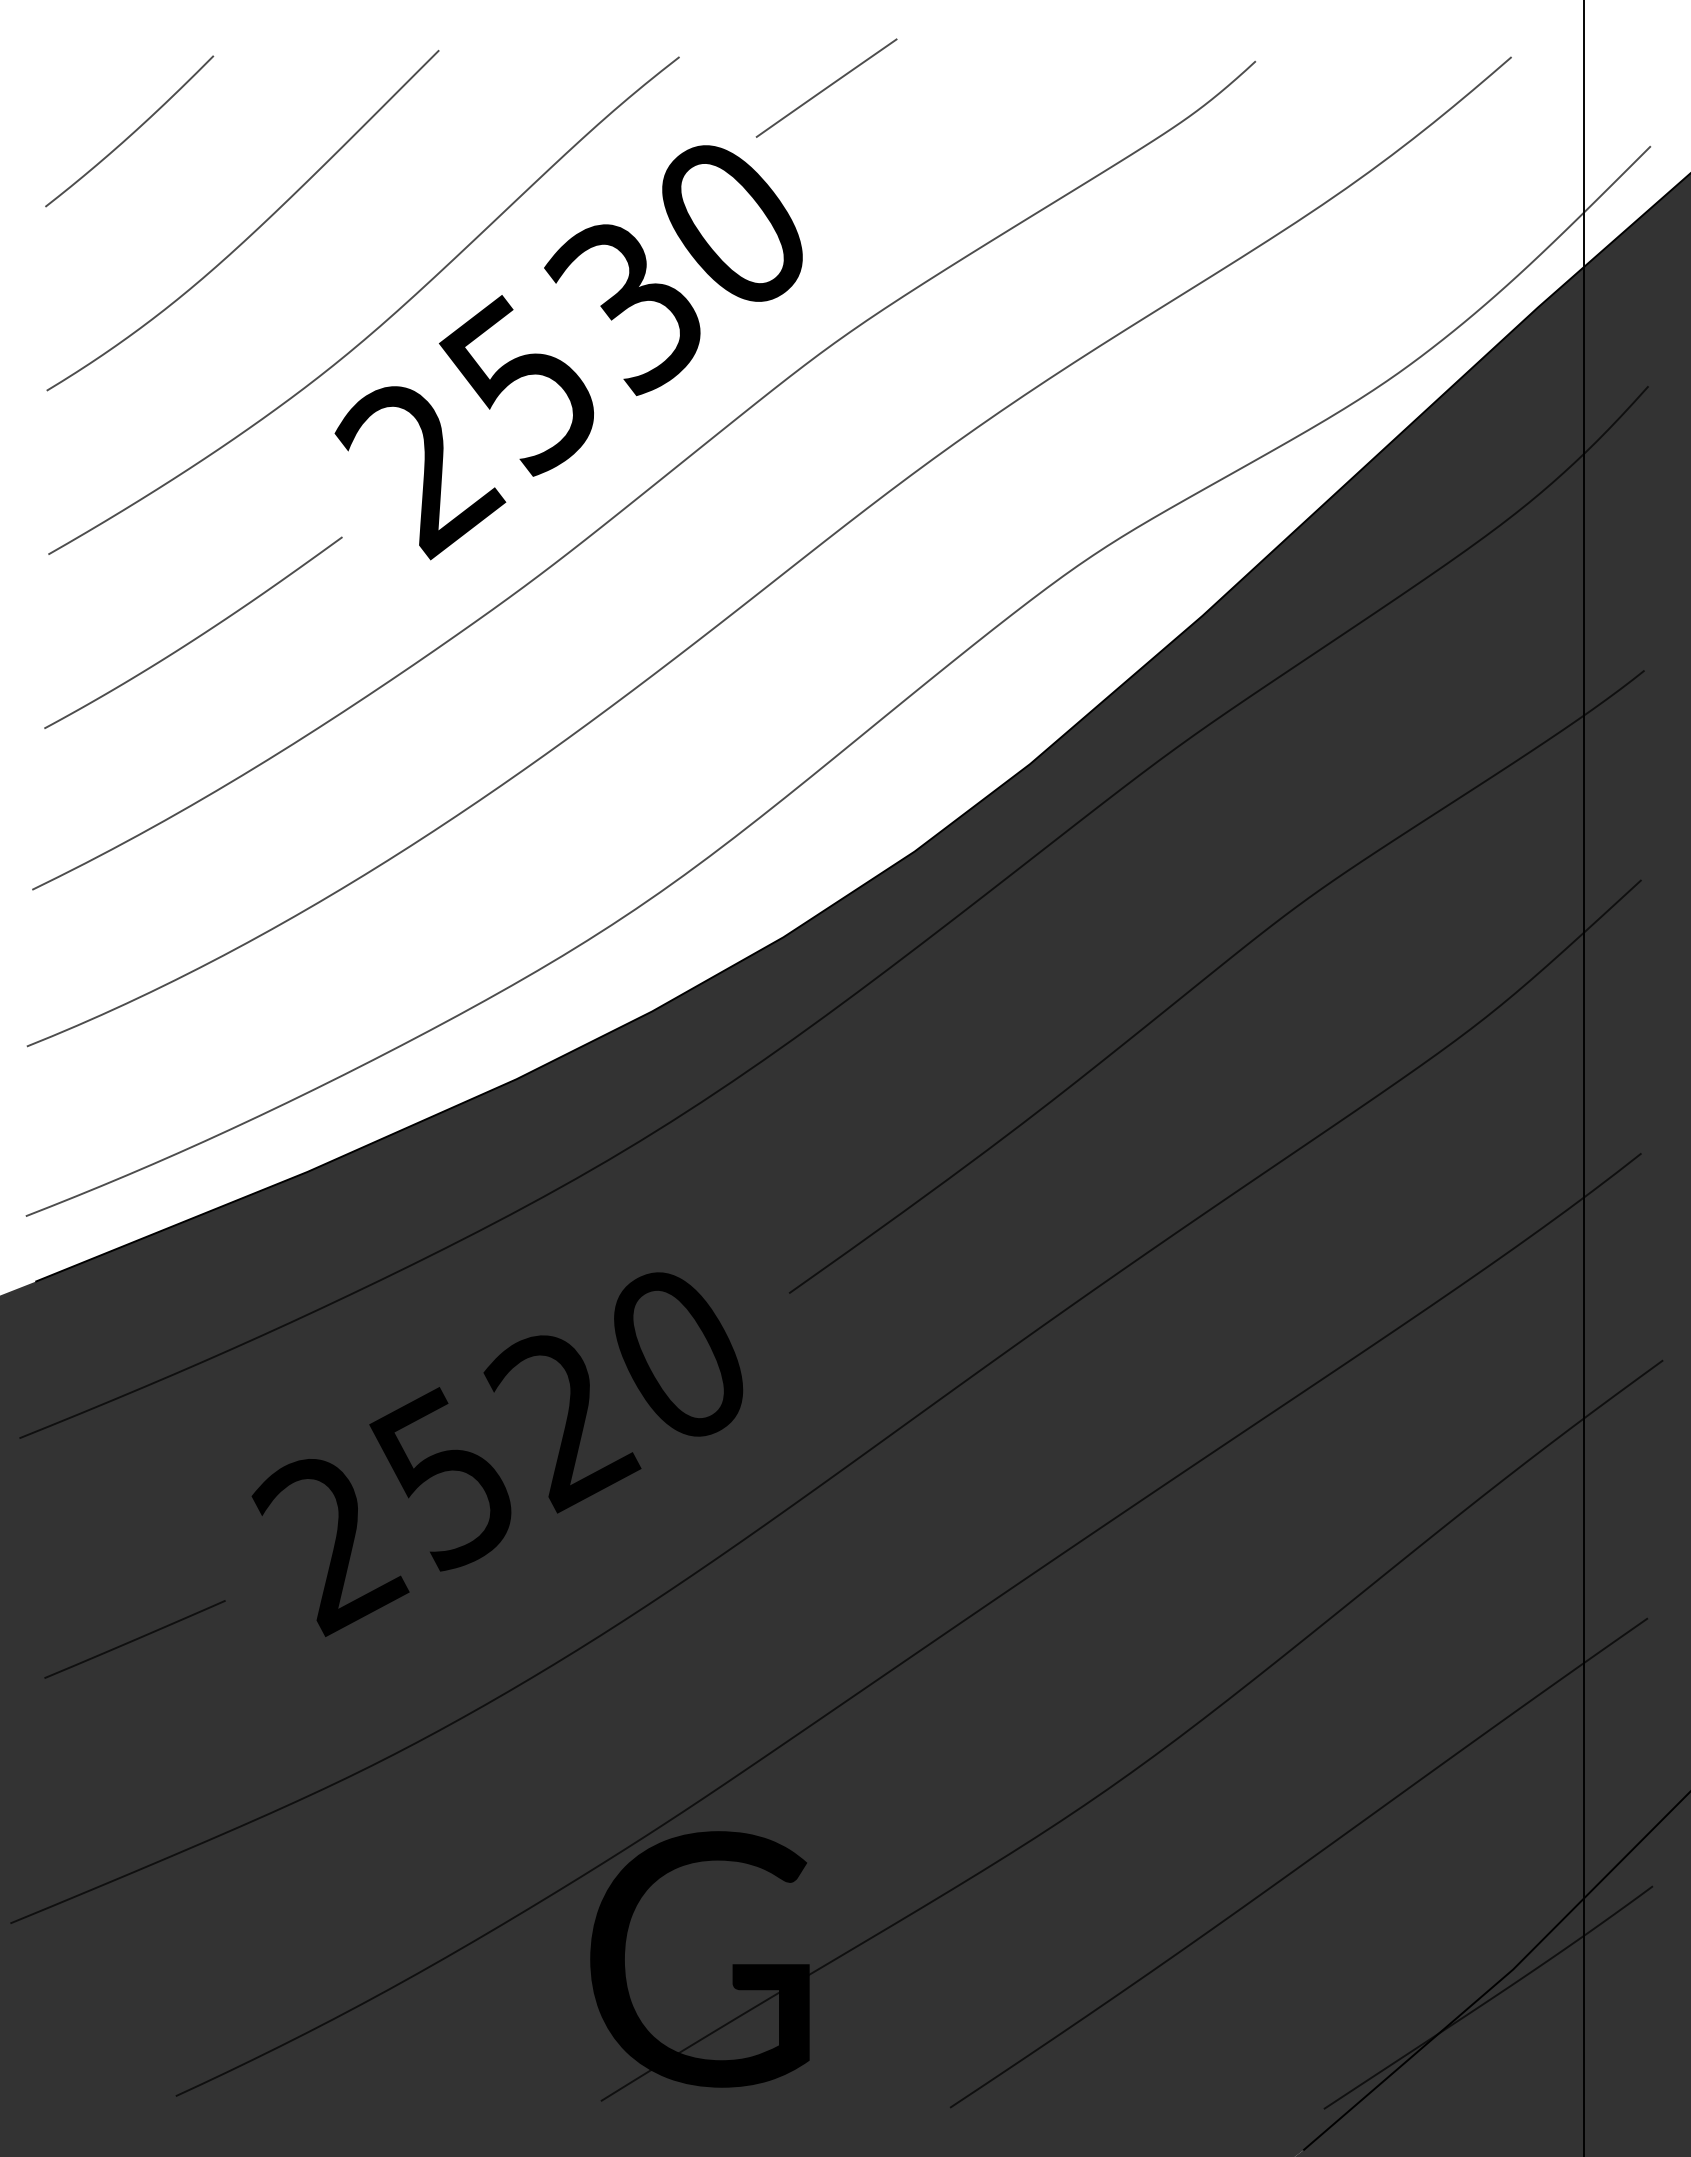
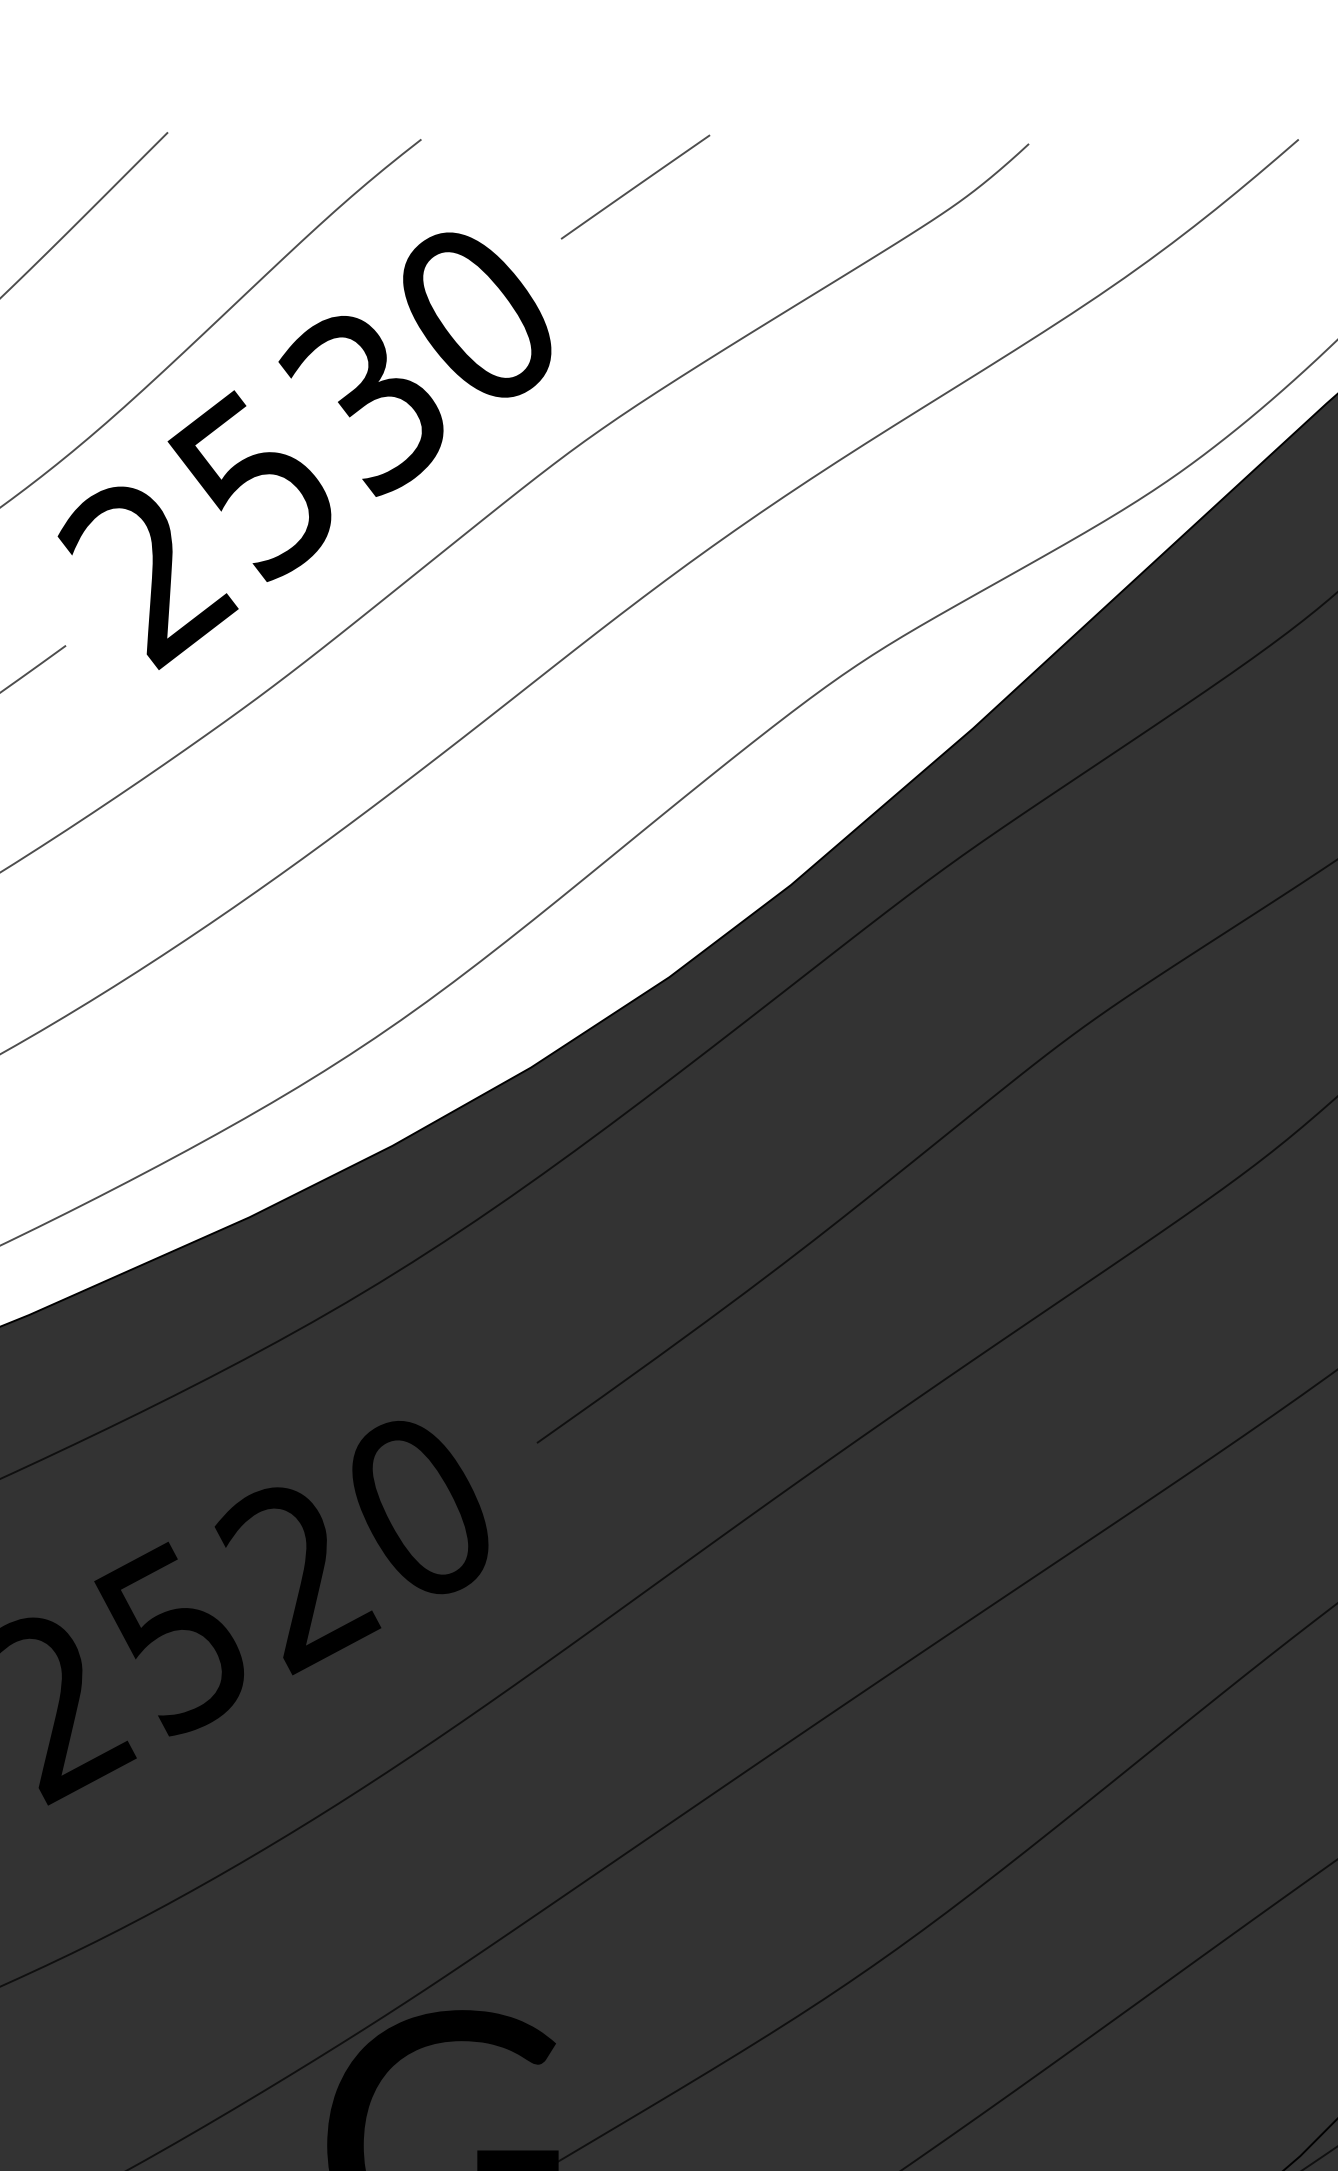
line: (826, 87) -> (635, 186), moved

